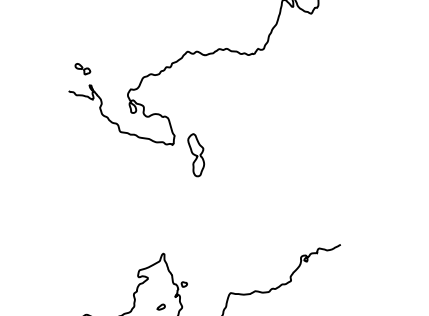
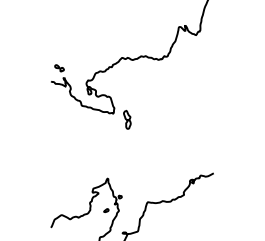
part: (196, 154) -> (127, 119), size x0.71

